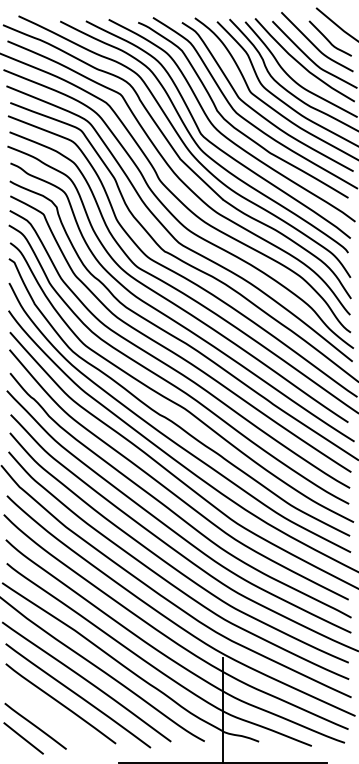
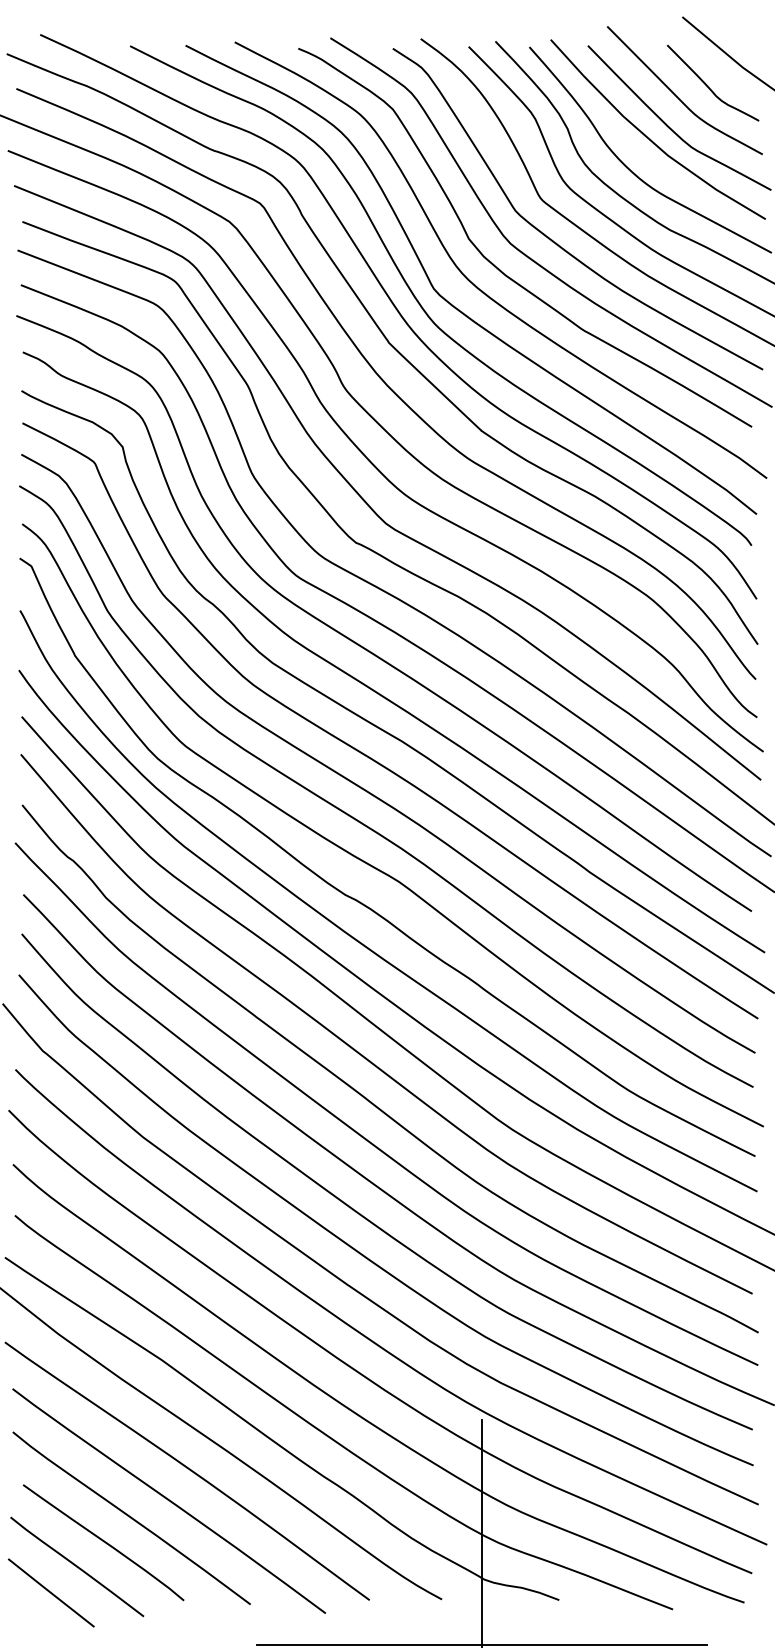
line: (47, 714) -> (102, 1541), added

